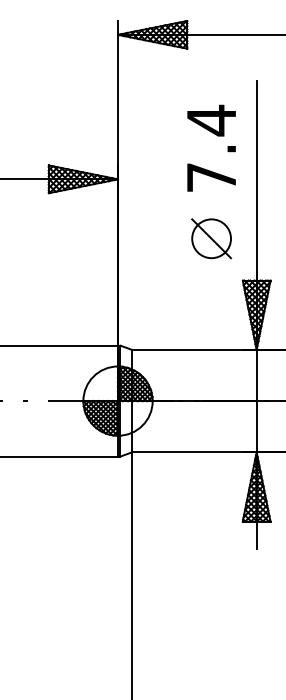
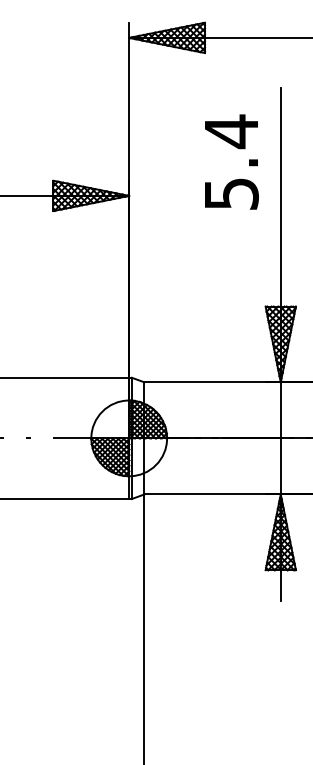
text: (211, 177) -> (231, 193), 7.4 -> 5.4
part: (211, 238) -> (231, 260), removed

